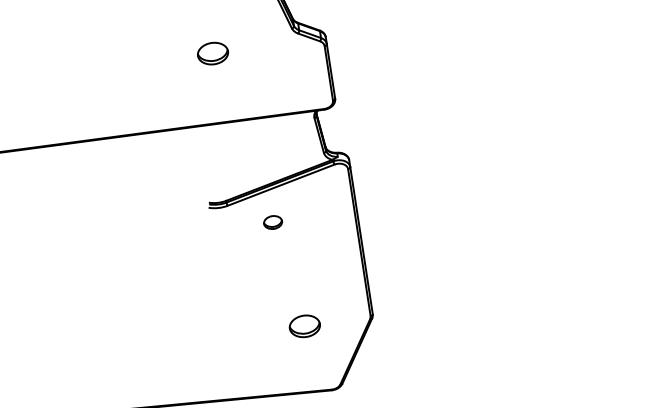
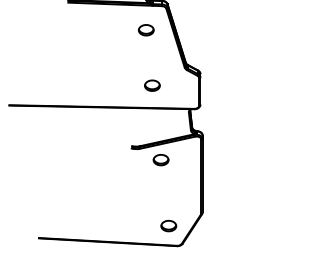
part: (213, 53) -> (152, 85), moved
part: (272, 223) -> (160, 160), size x1.67
part: (304, 325) -> (168, 225), moved

